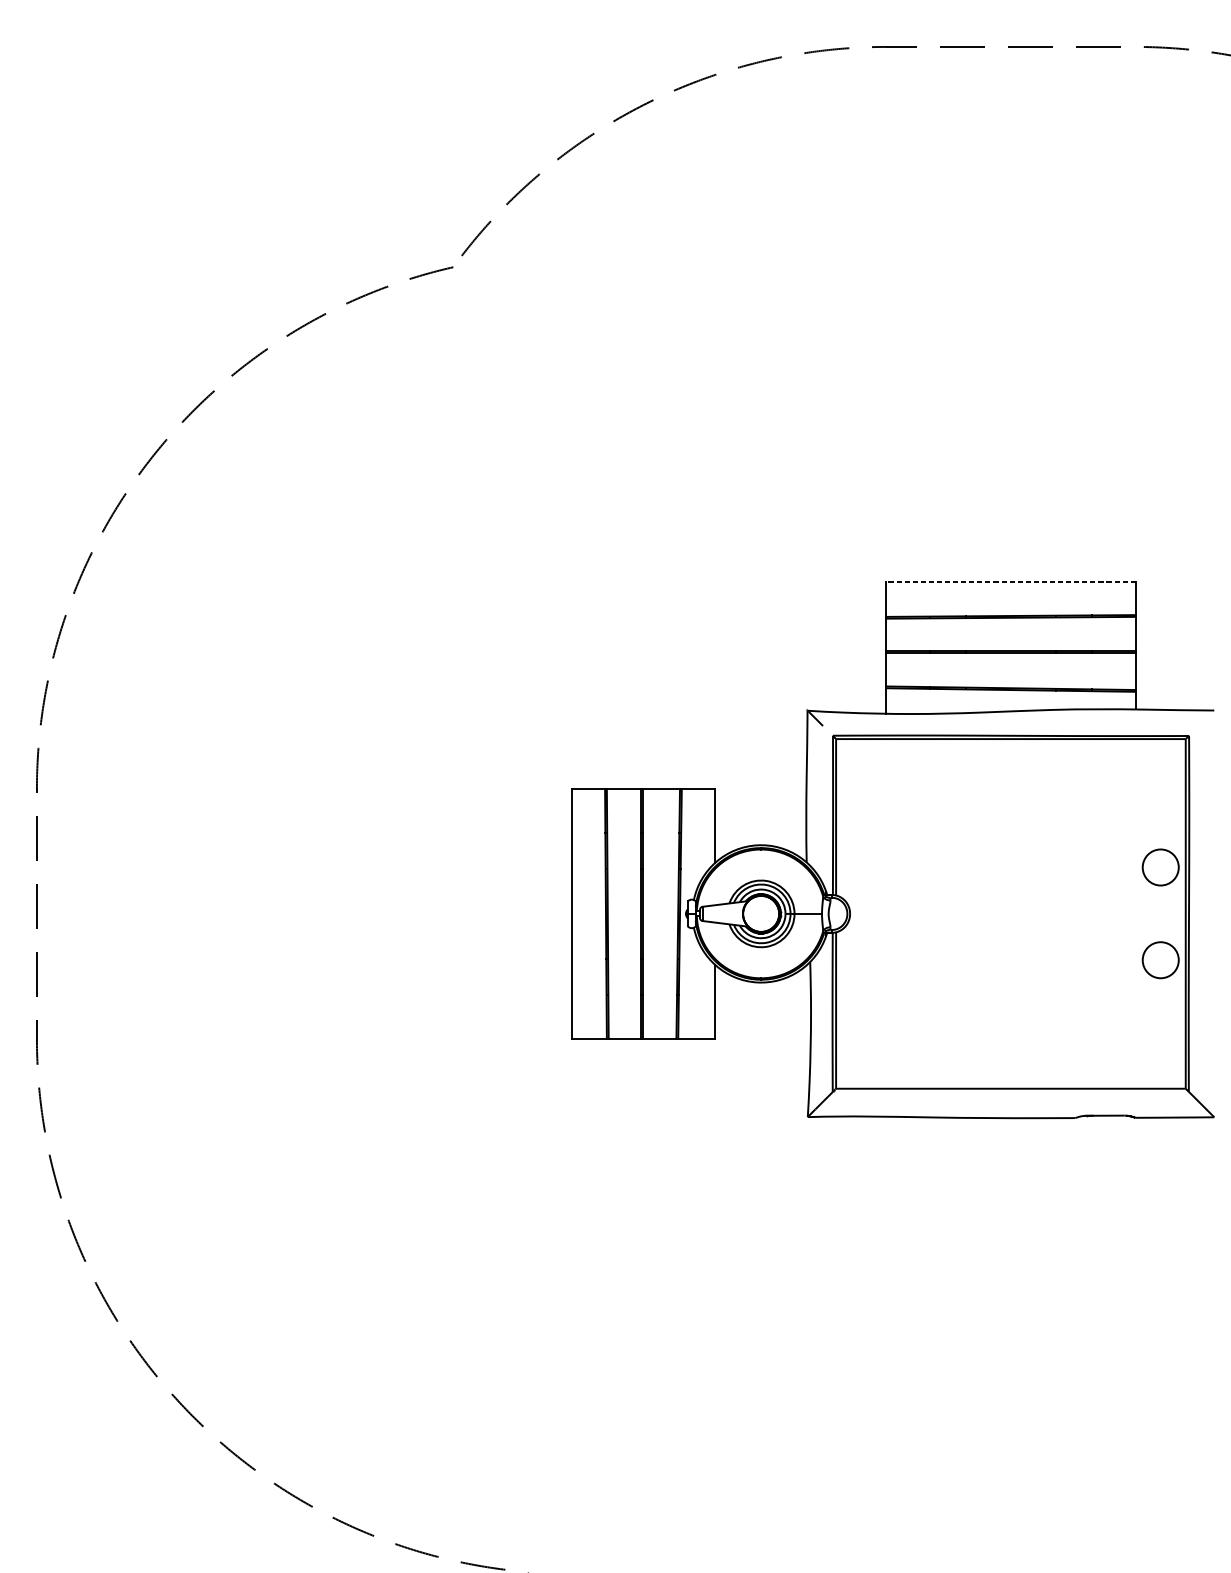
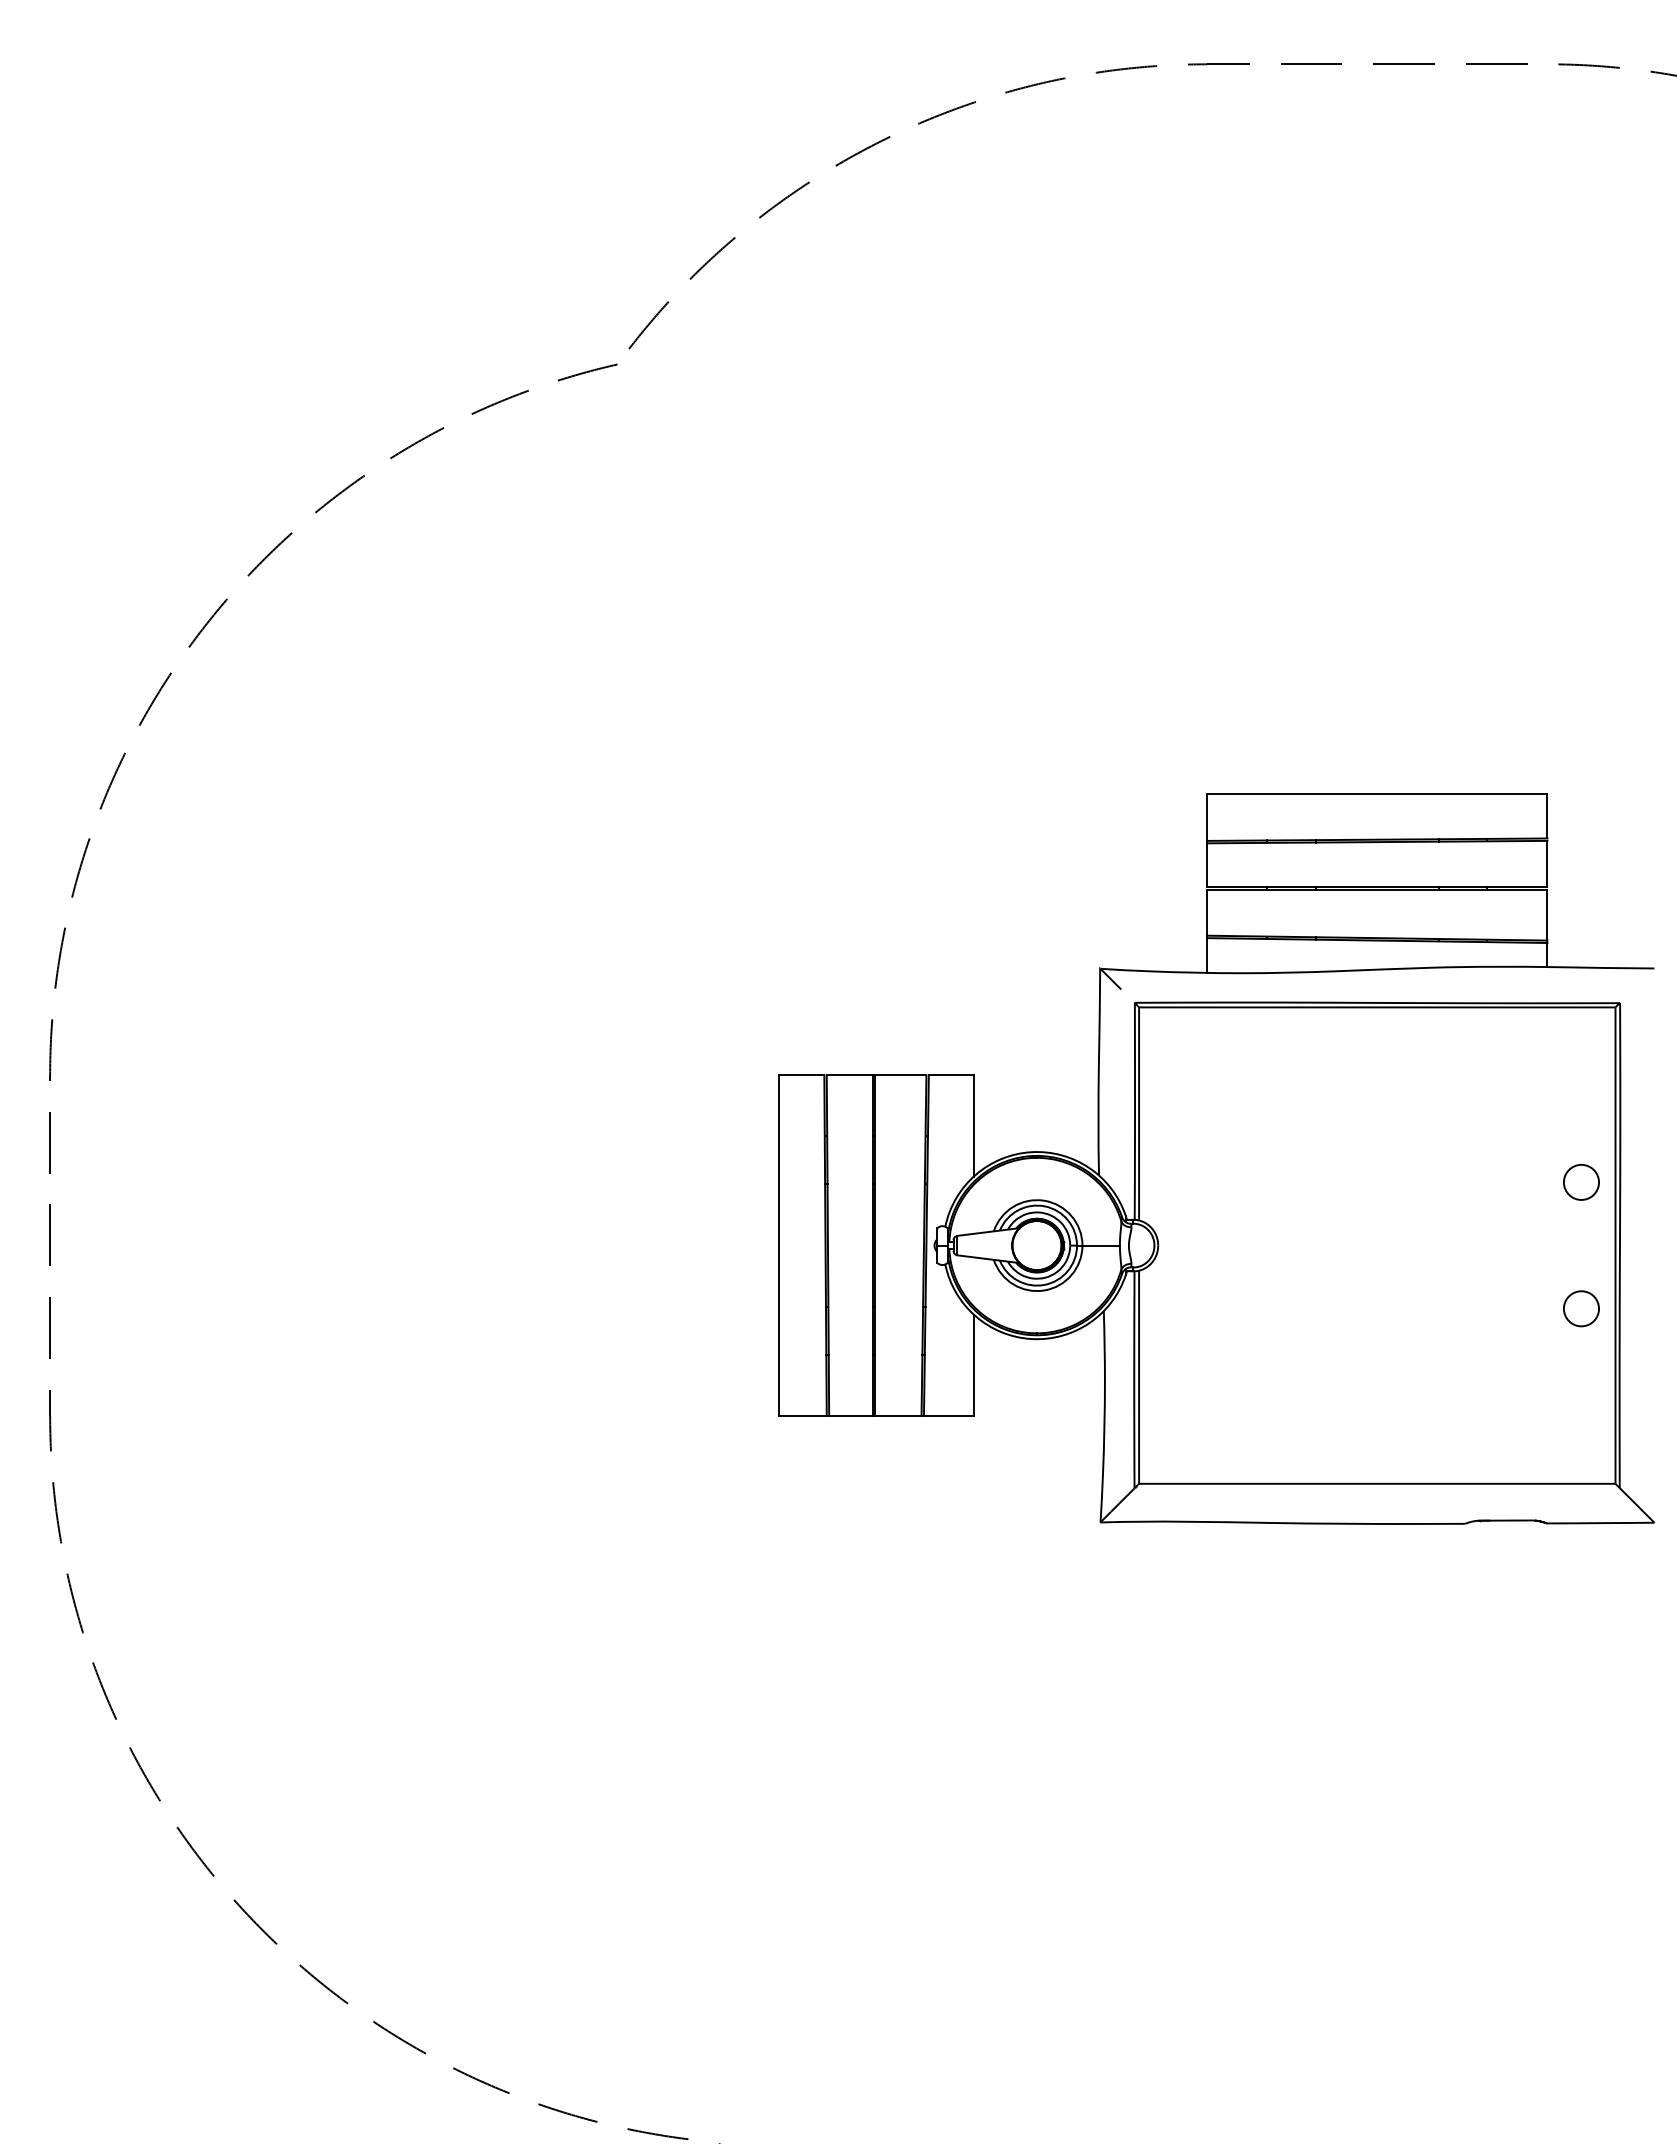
line: (1010, 582) -> (1376, 793), dashed -> solid
circle: (1160, 867) -> (1581, 1182), size x0.71
circle: (1160, 960) -> (1581, 1308), size x0.71

